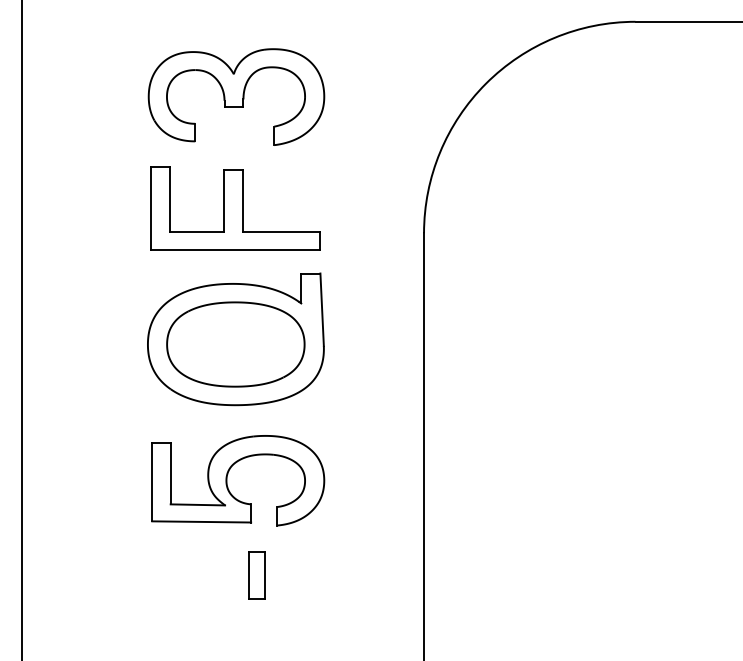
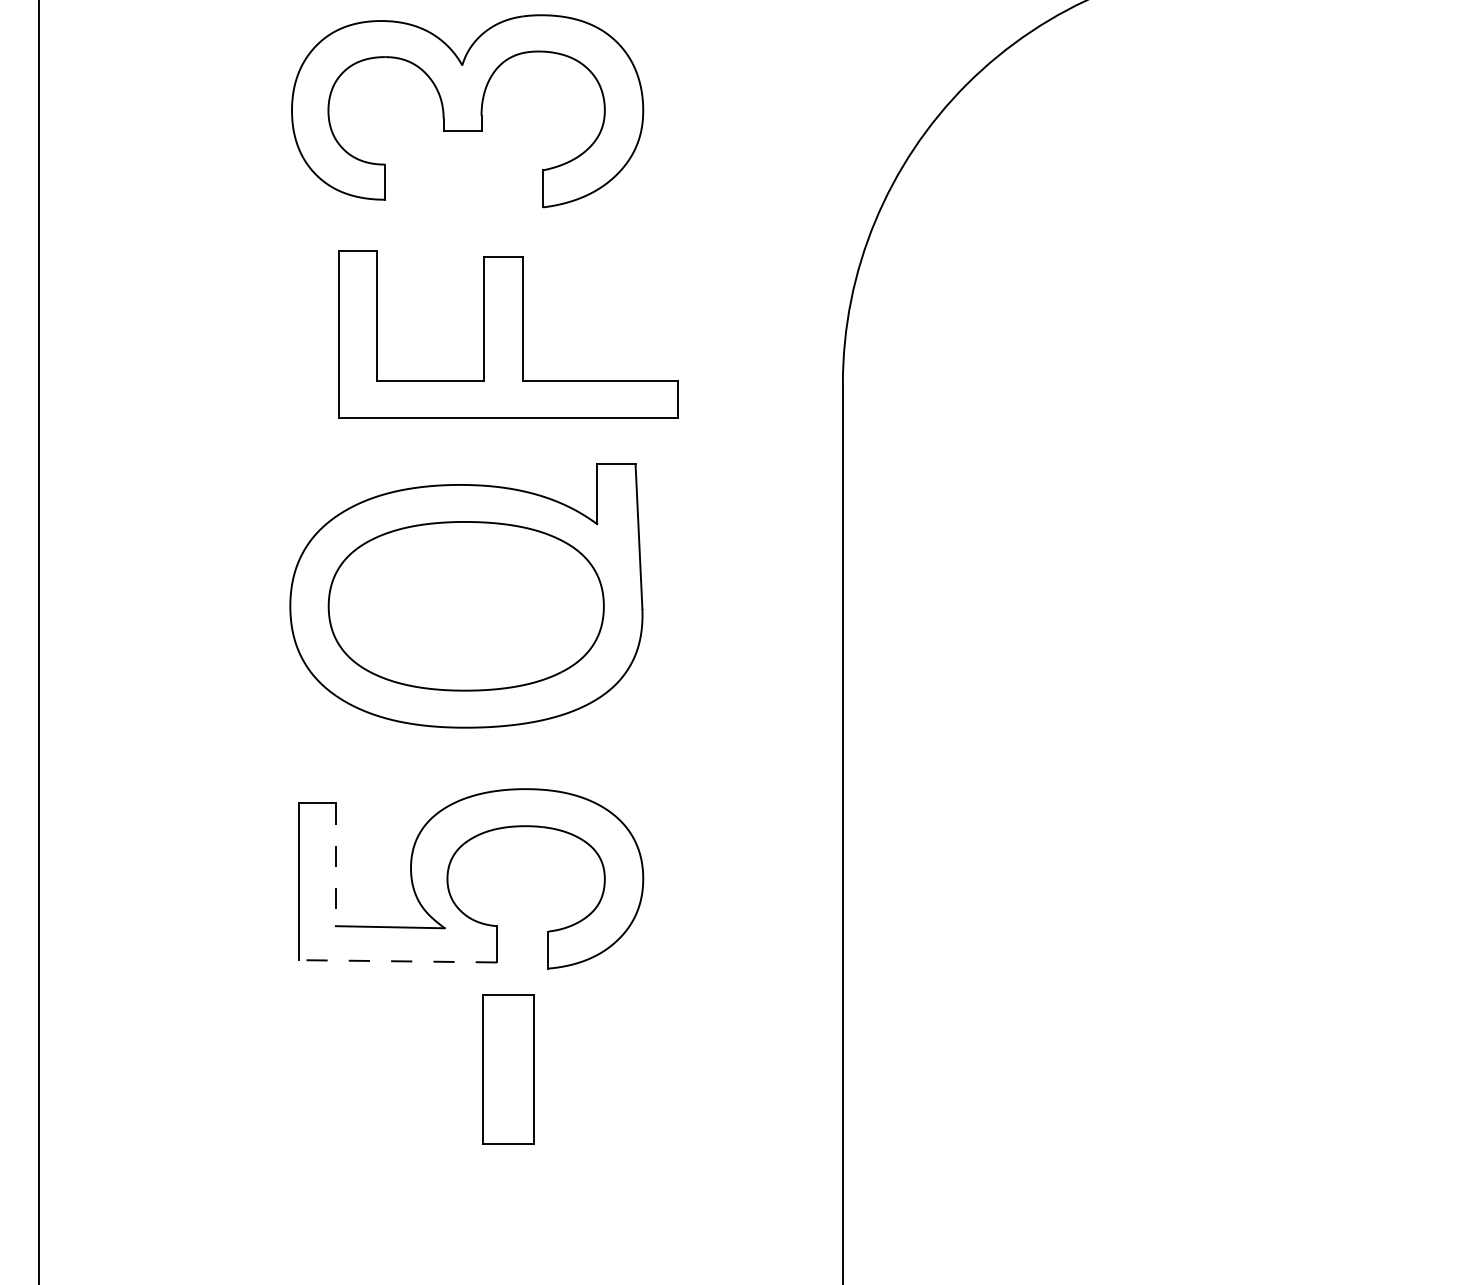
part: (235, 208) -> (507, 334), moved
line: (170, 473) -> (335, 864), solid -> dashed
line: (201, 521) -> (397, 960), solid -> dashed
part: (256, 575) -> (507, 1068), size x1.6

